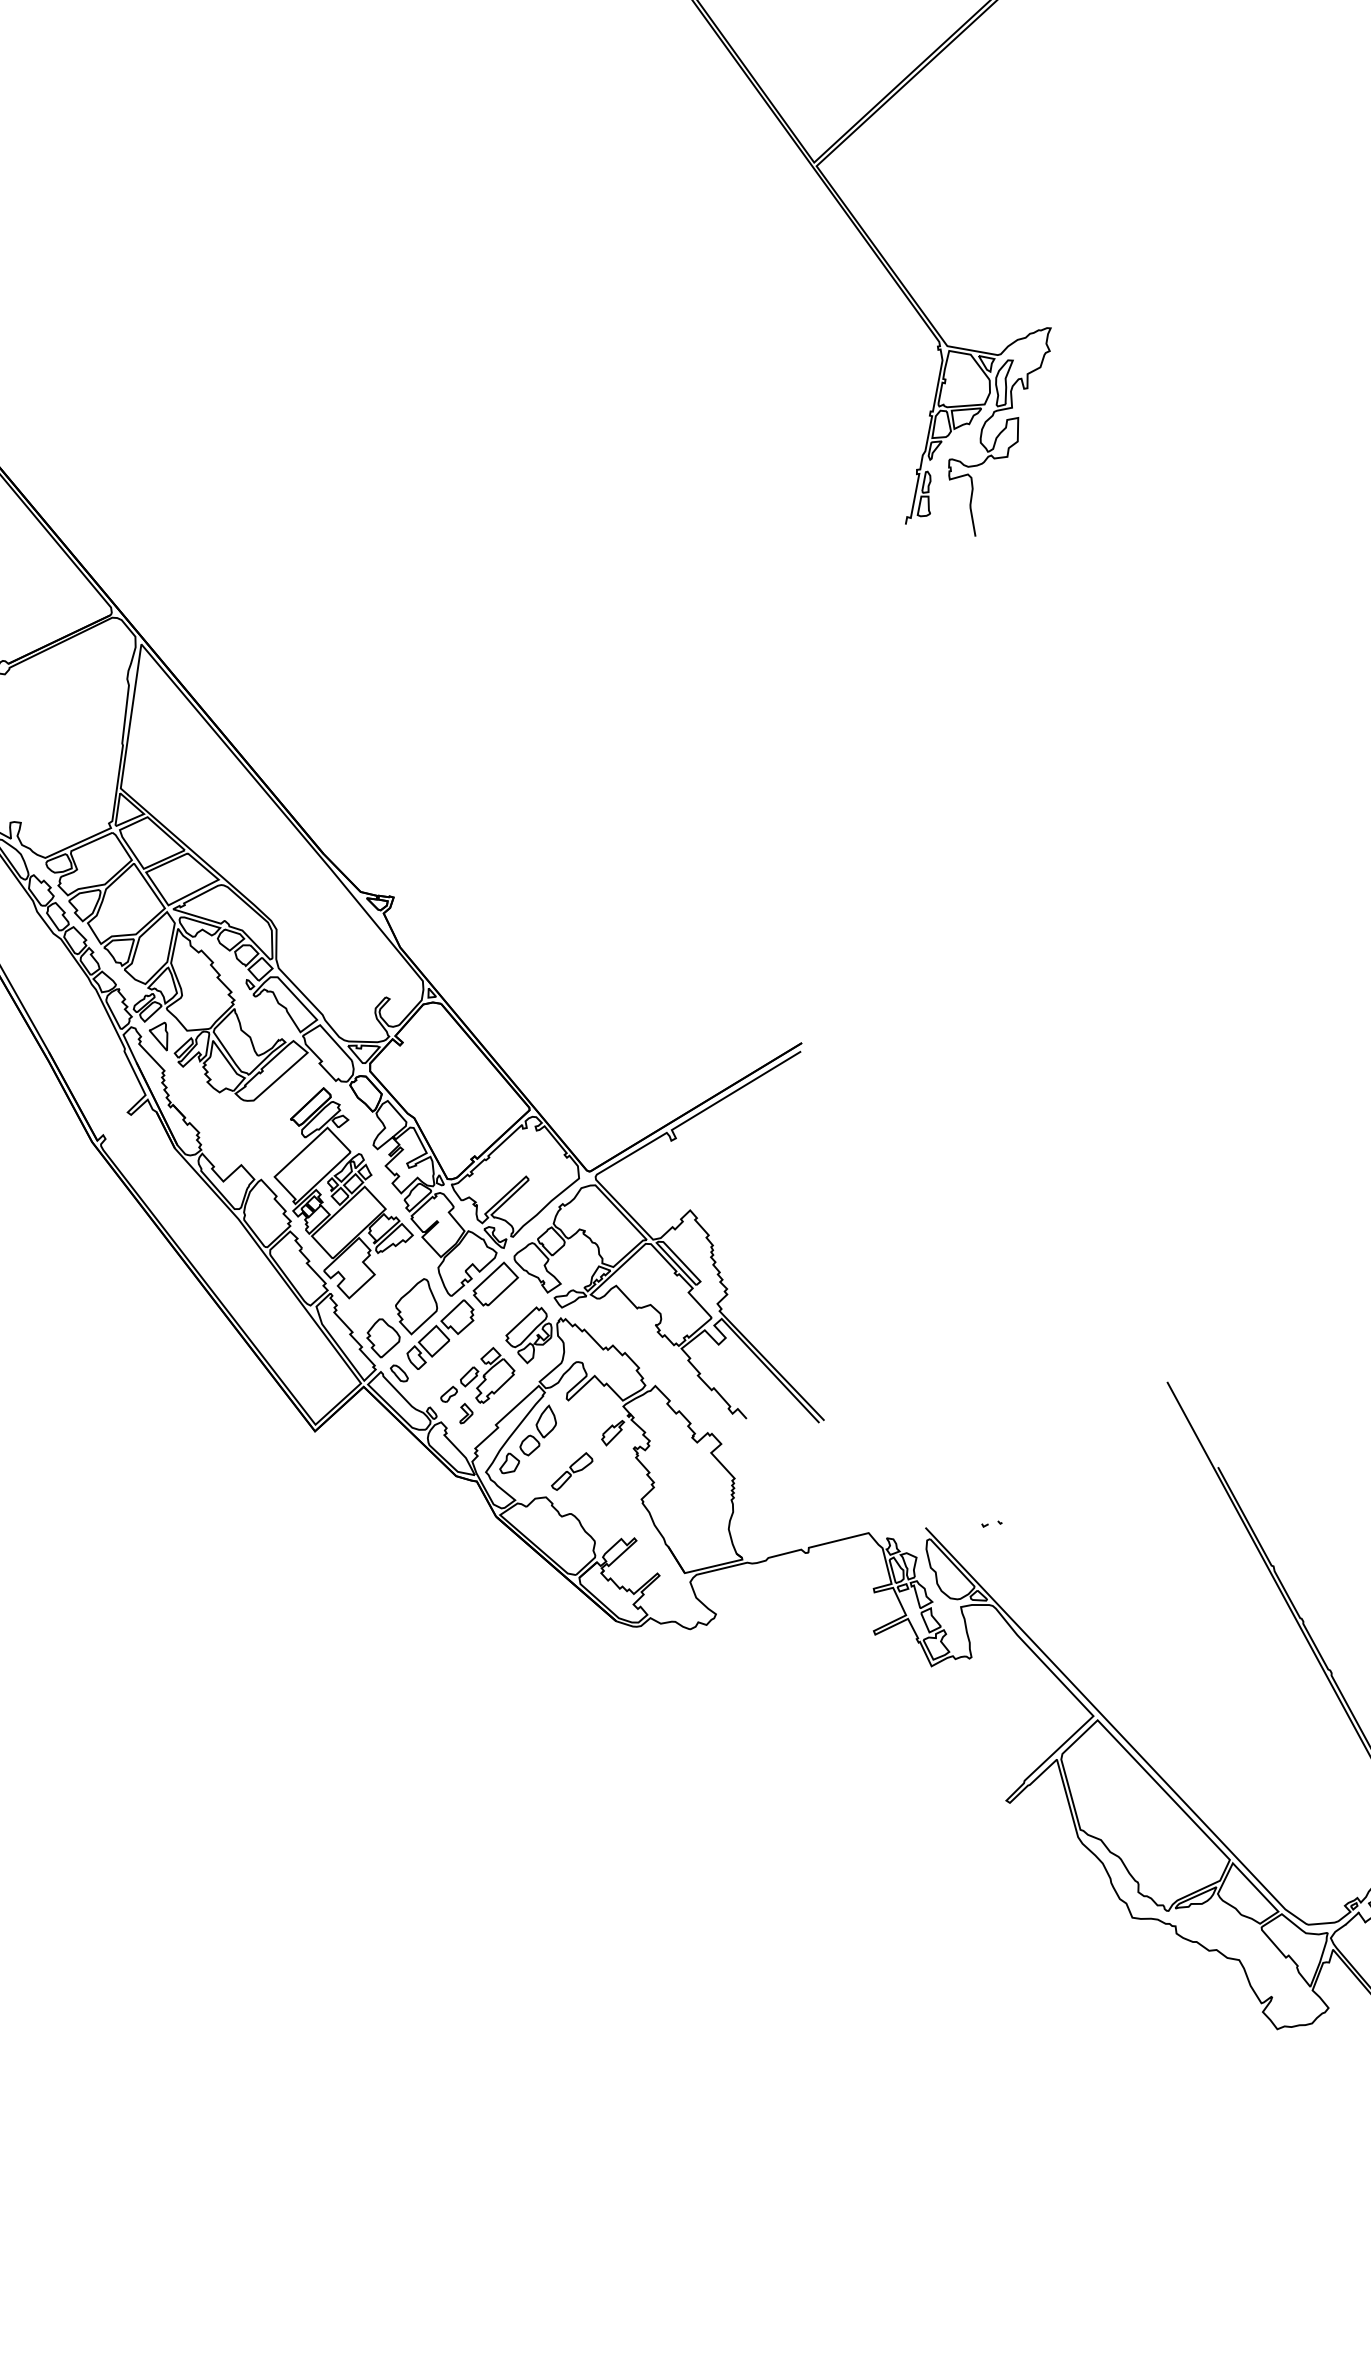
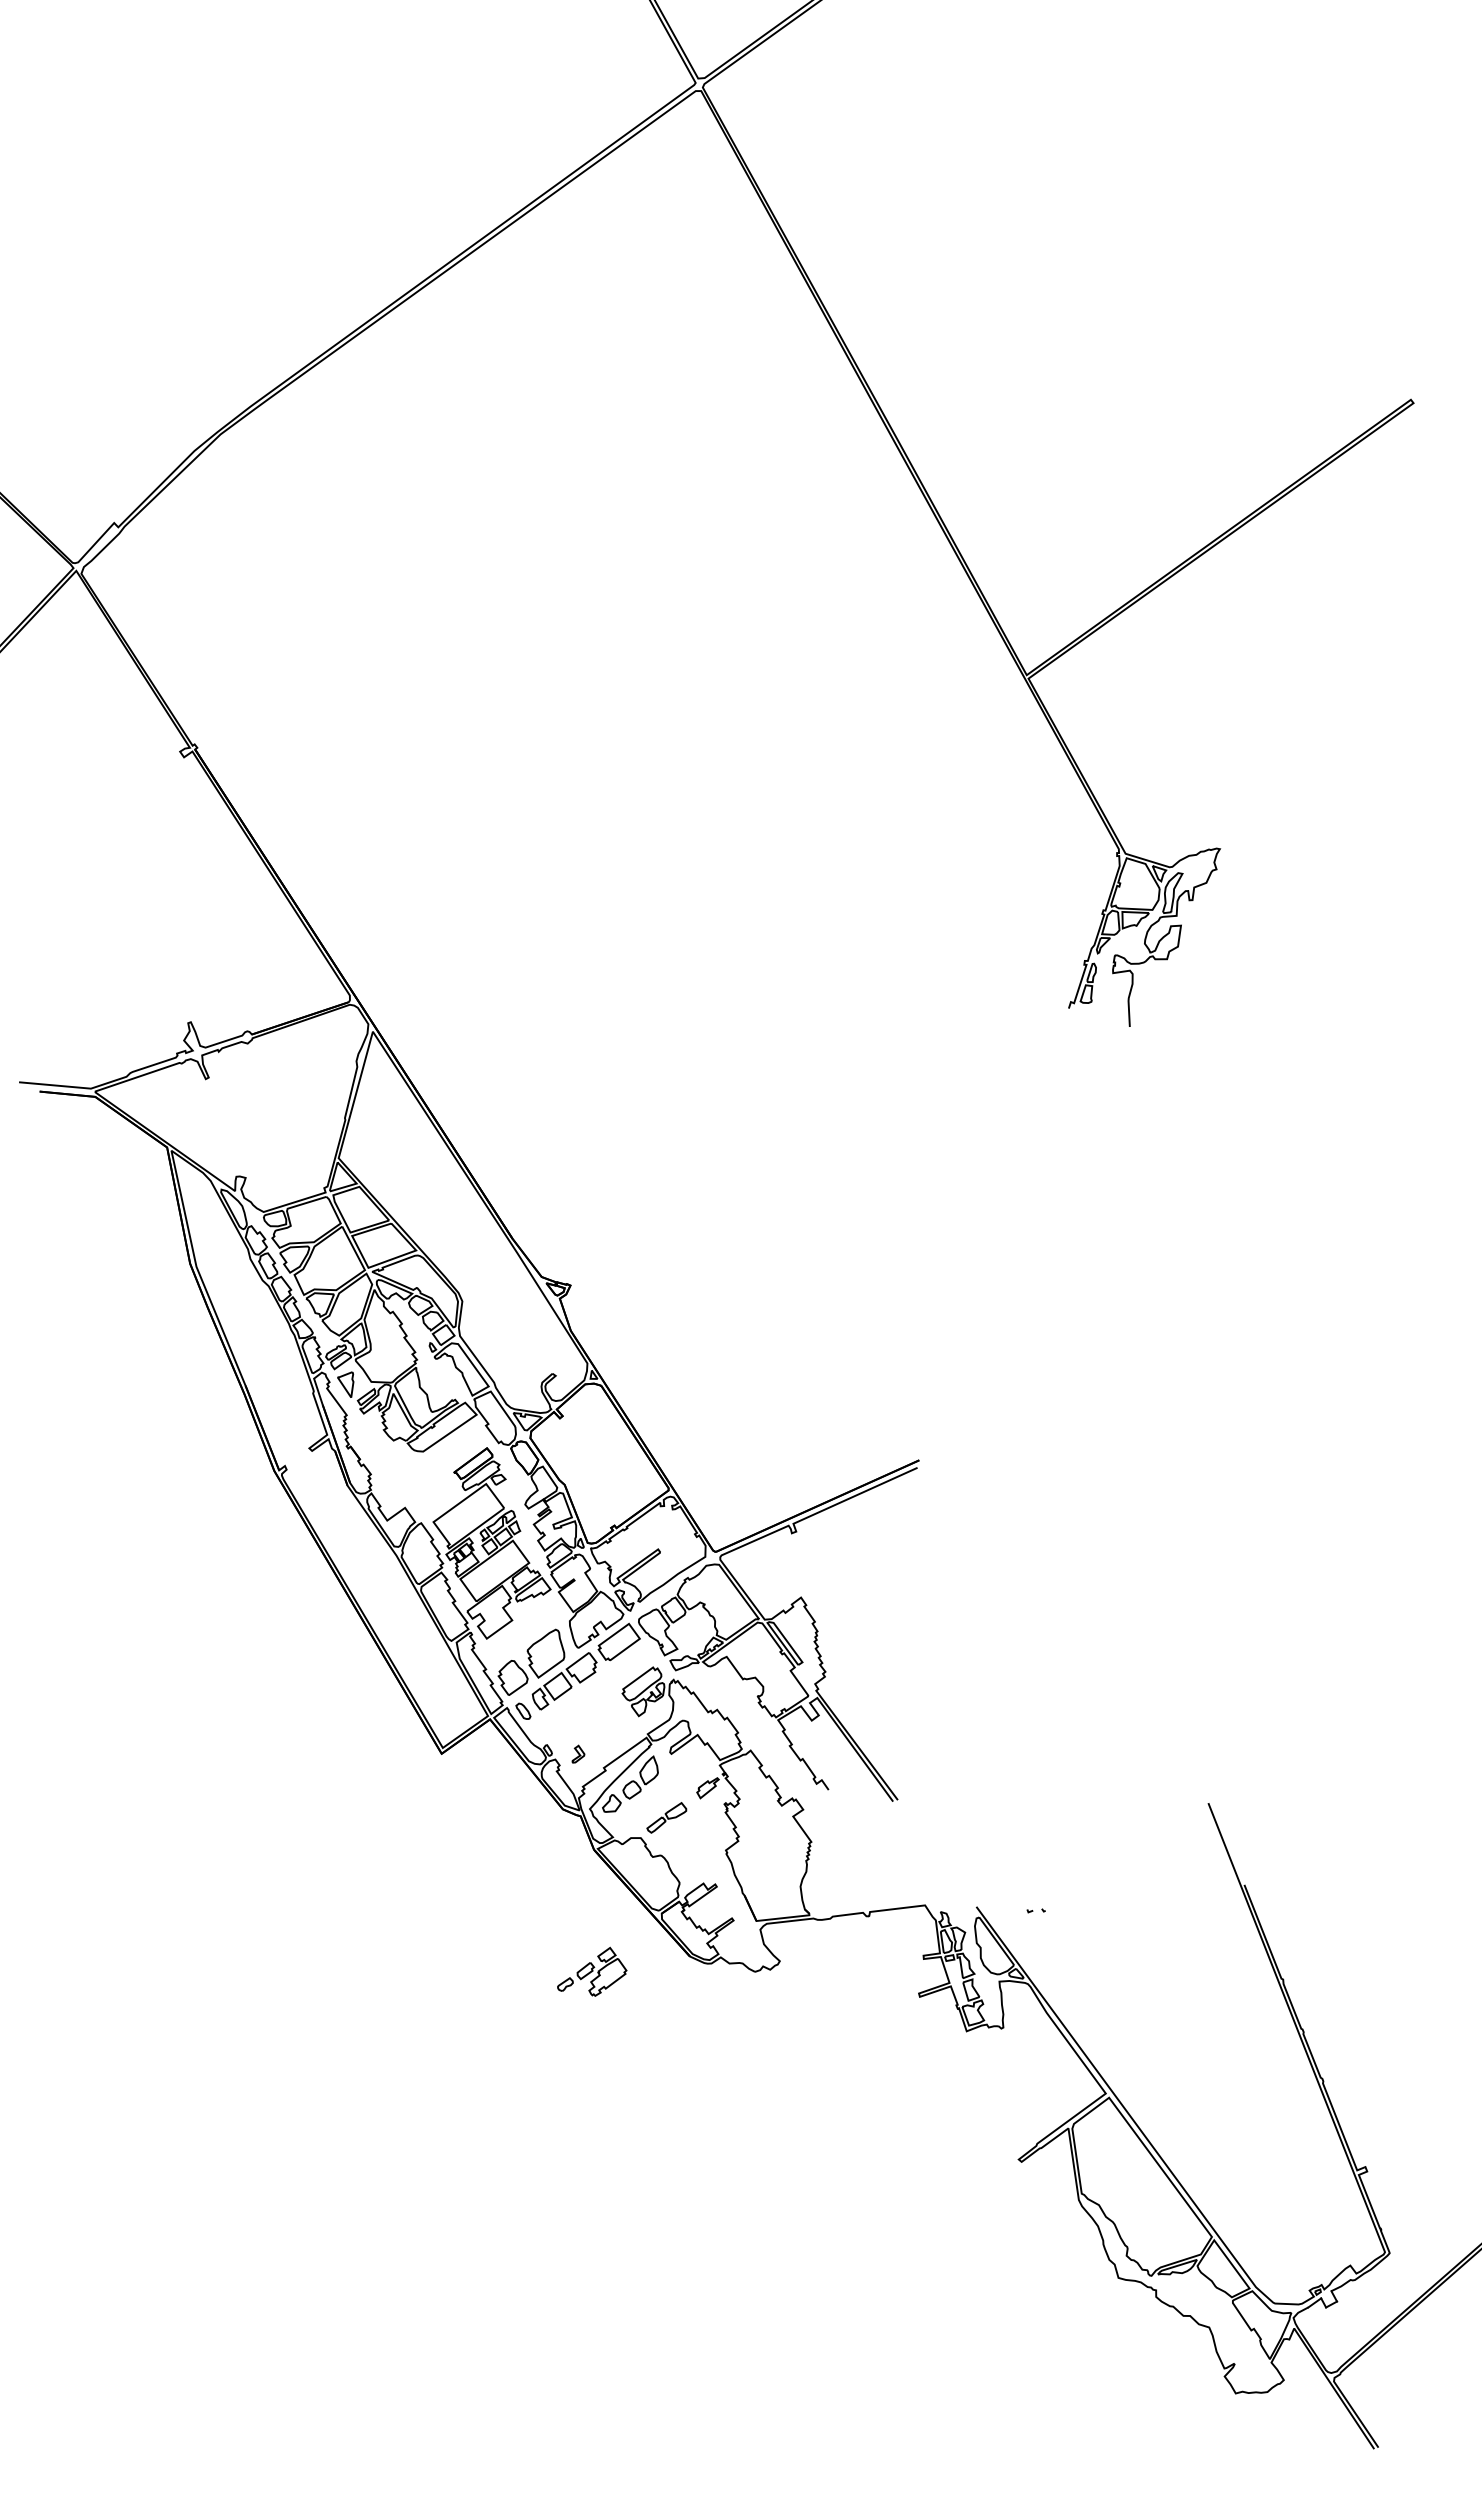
part: (477, 1376) -> (592, 1971), moved

